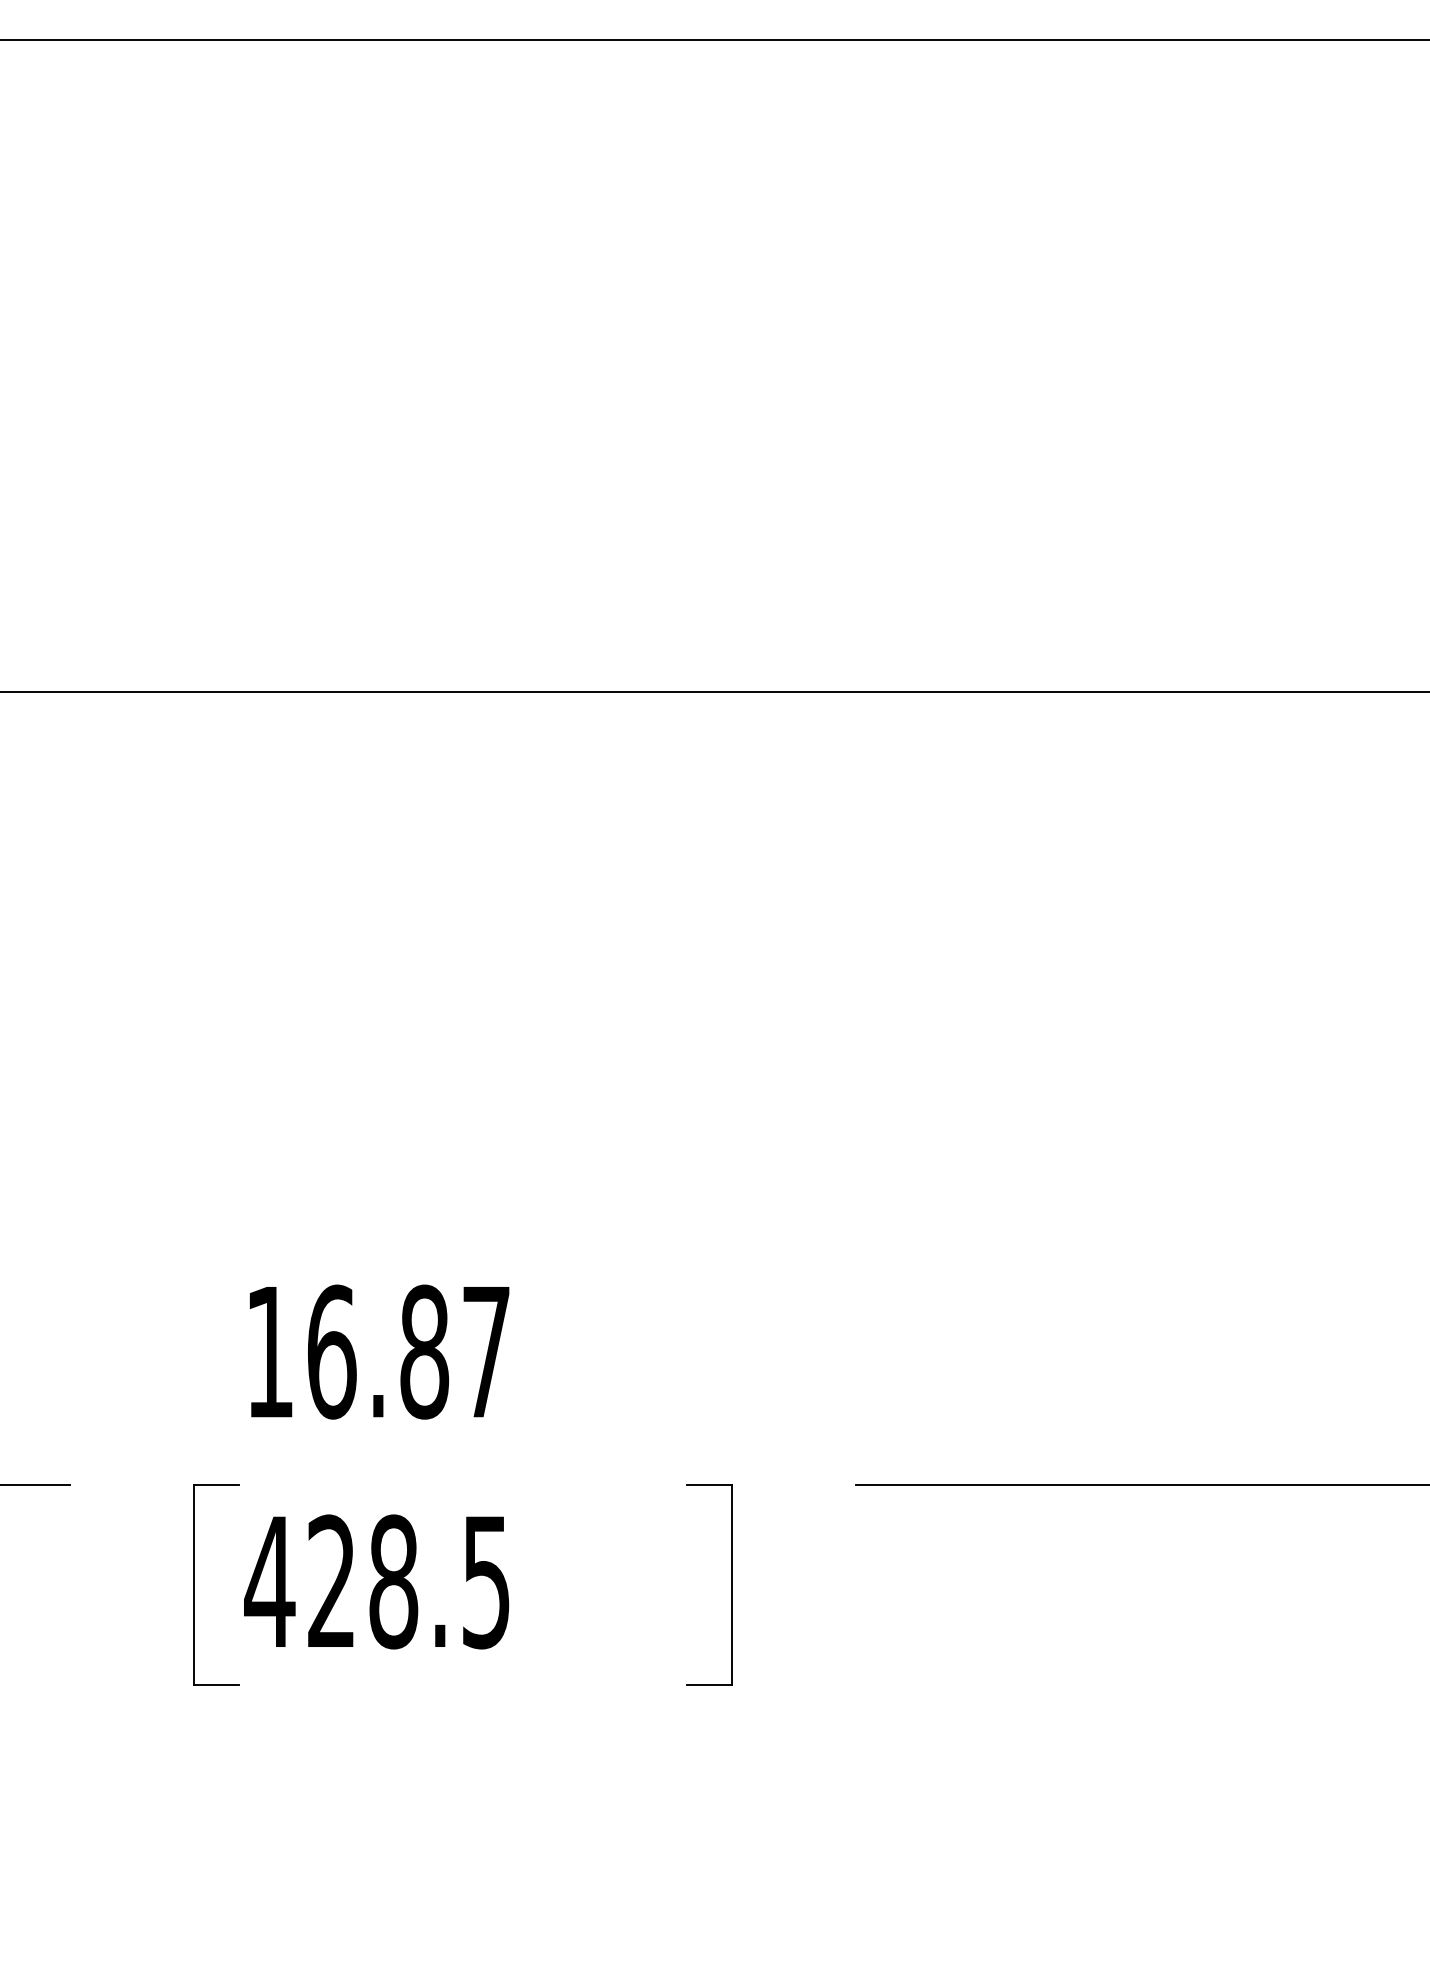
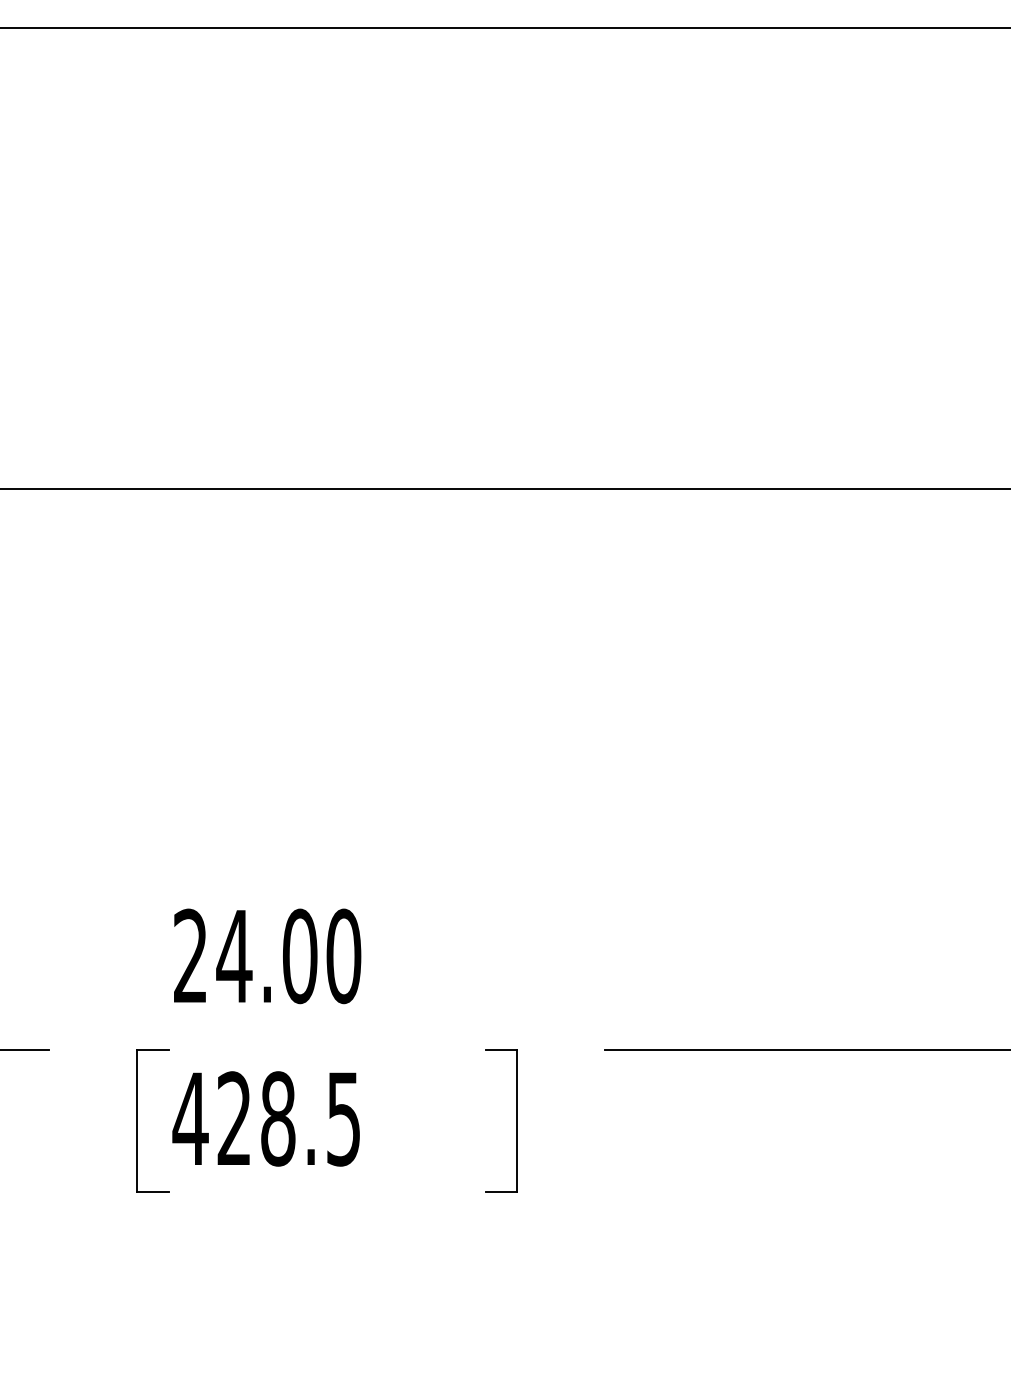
text: (378, 1351) -> (267, 955), 16.87 -> 24.00

